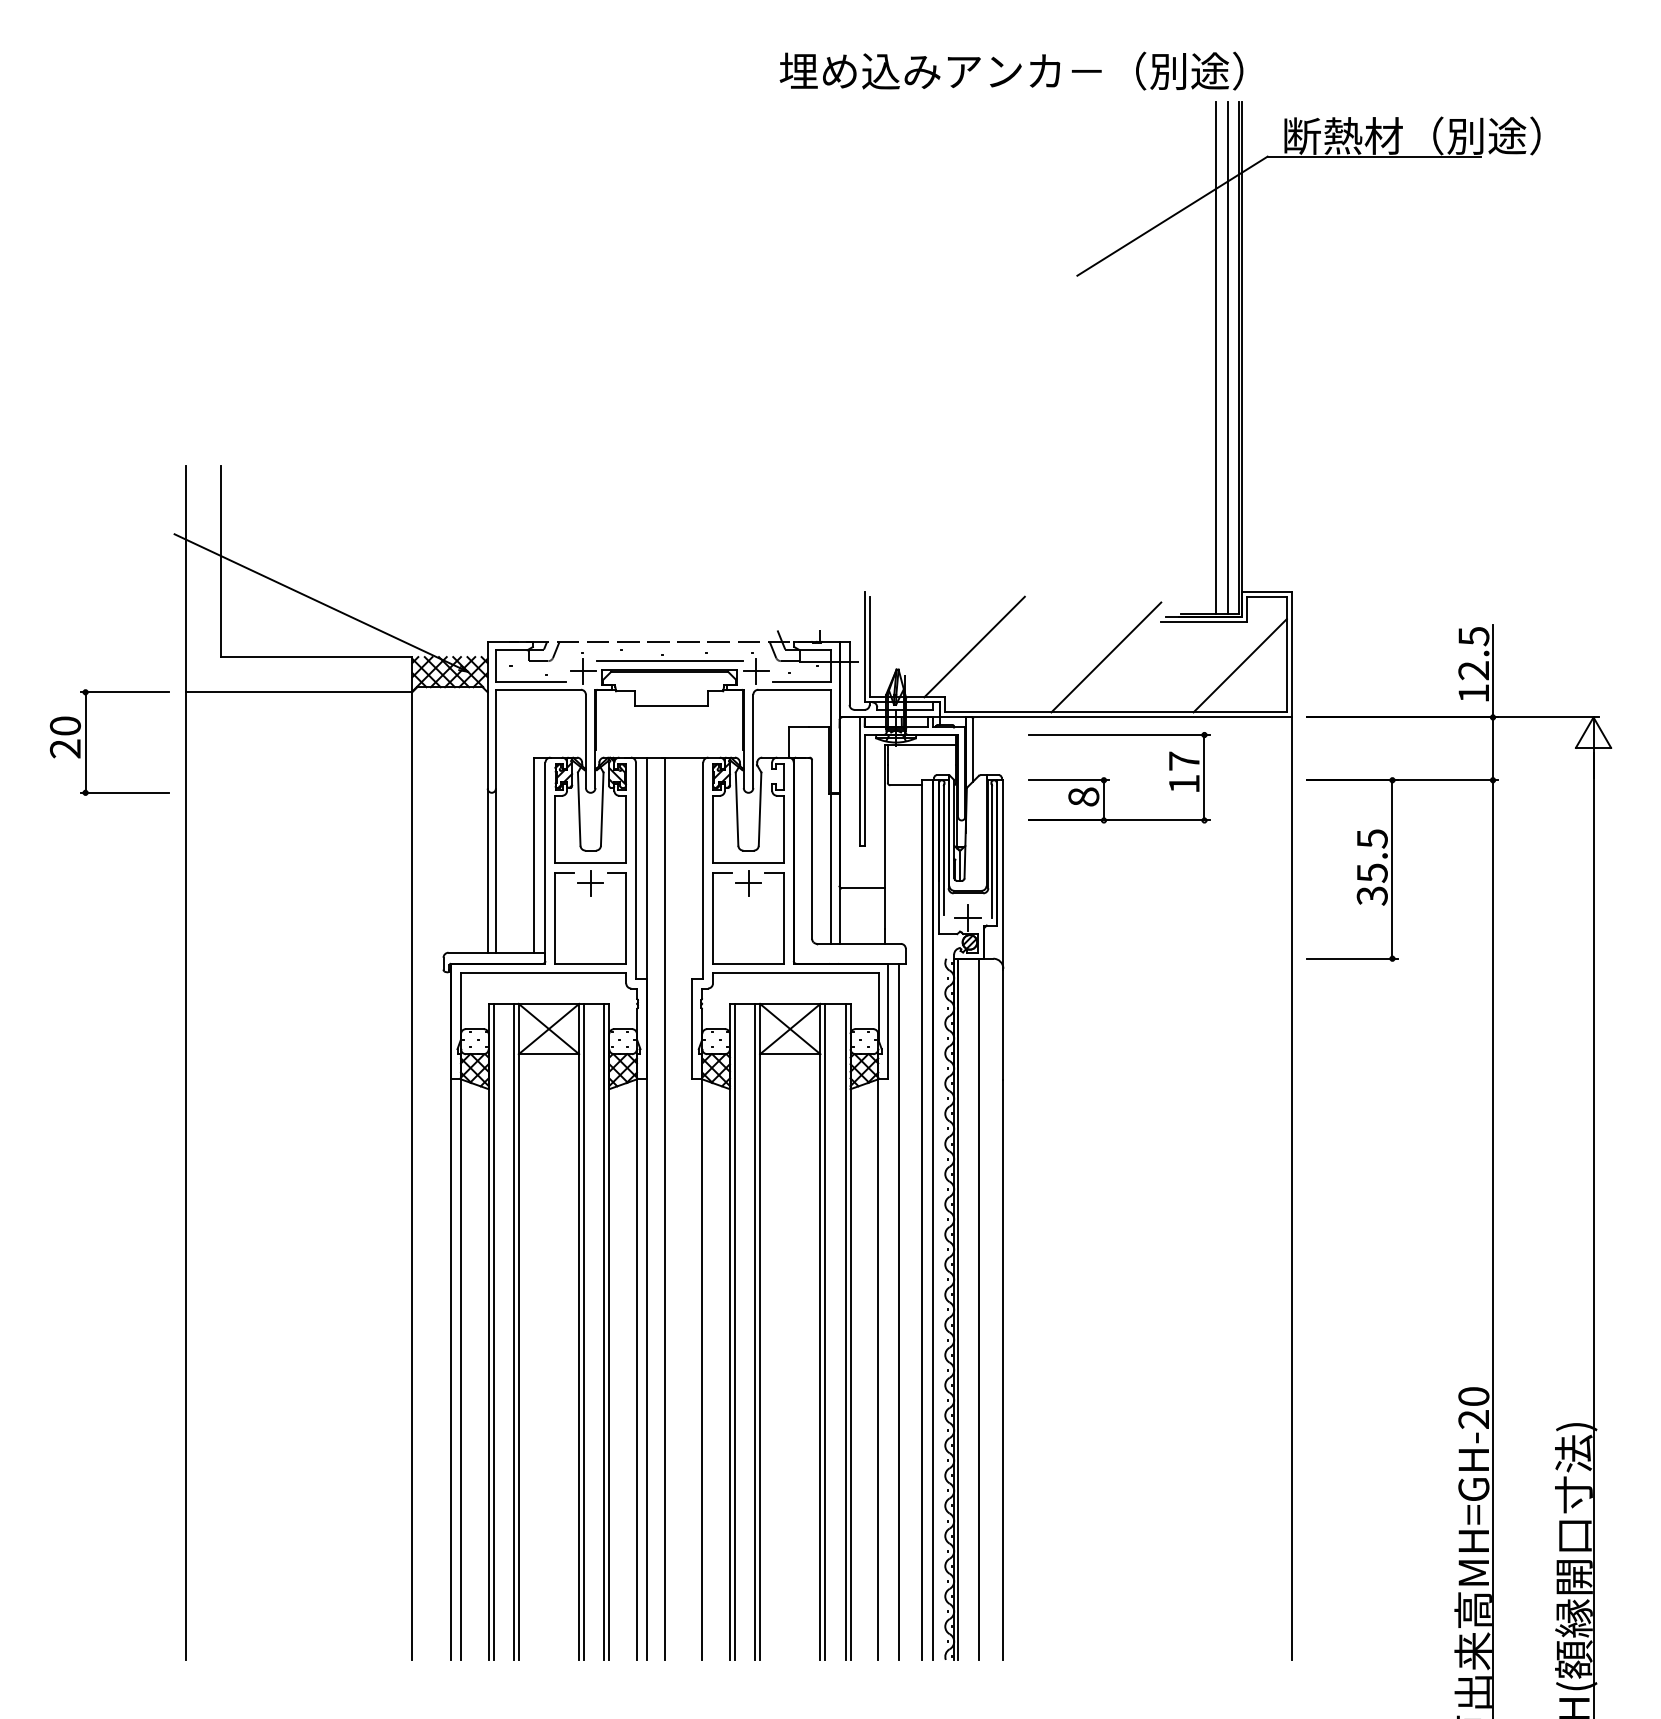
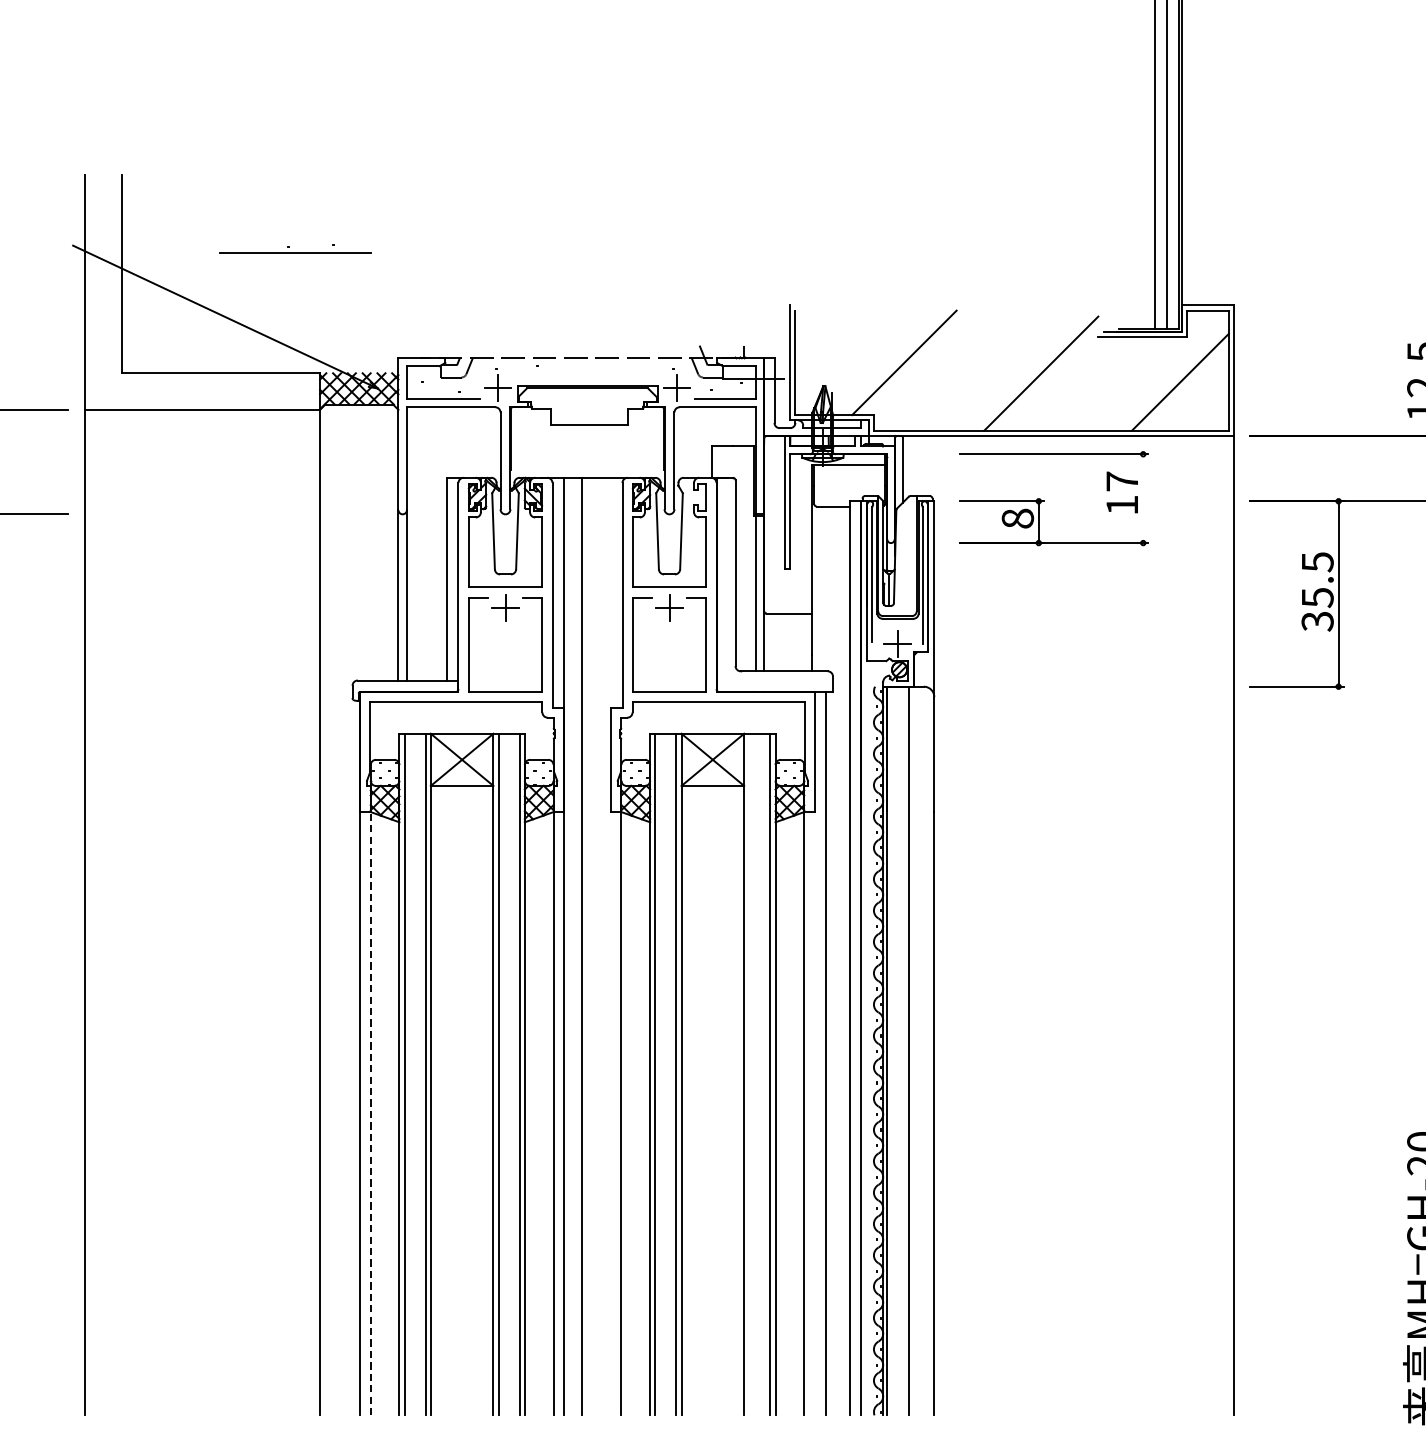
part: (669, 656) -> (295, 247), moved
line: (1204, 777) -> (1143, 498), removed
line: (825, 1331) -> (749, 1074), removed
line: (461, 1368) -> (371, 1112), solid -> dashed

